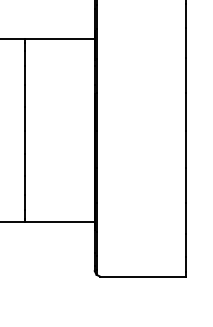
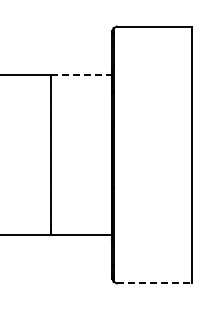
line: (61, 38) -> (82, 74), solid -> dashed
line: (142, 276) -> (154, 283), solid -> dashed

